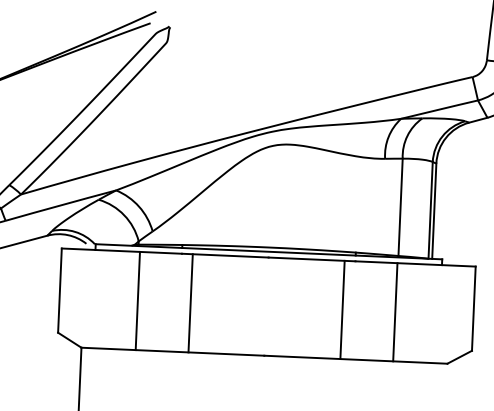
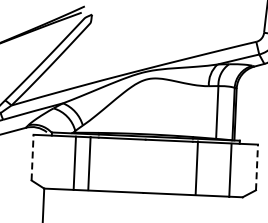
line: (59, 290) -> (32, 157), solid -> dashed
line: (190, 303) -> (89, 163), moved
line: (341, 308) -> (196, 167), moved
line: (472, 308) -> (256, 167), solid -> dashed
line: (395, 312) -> (230, 170), moved

